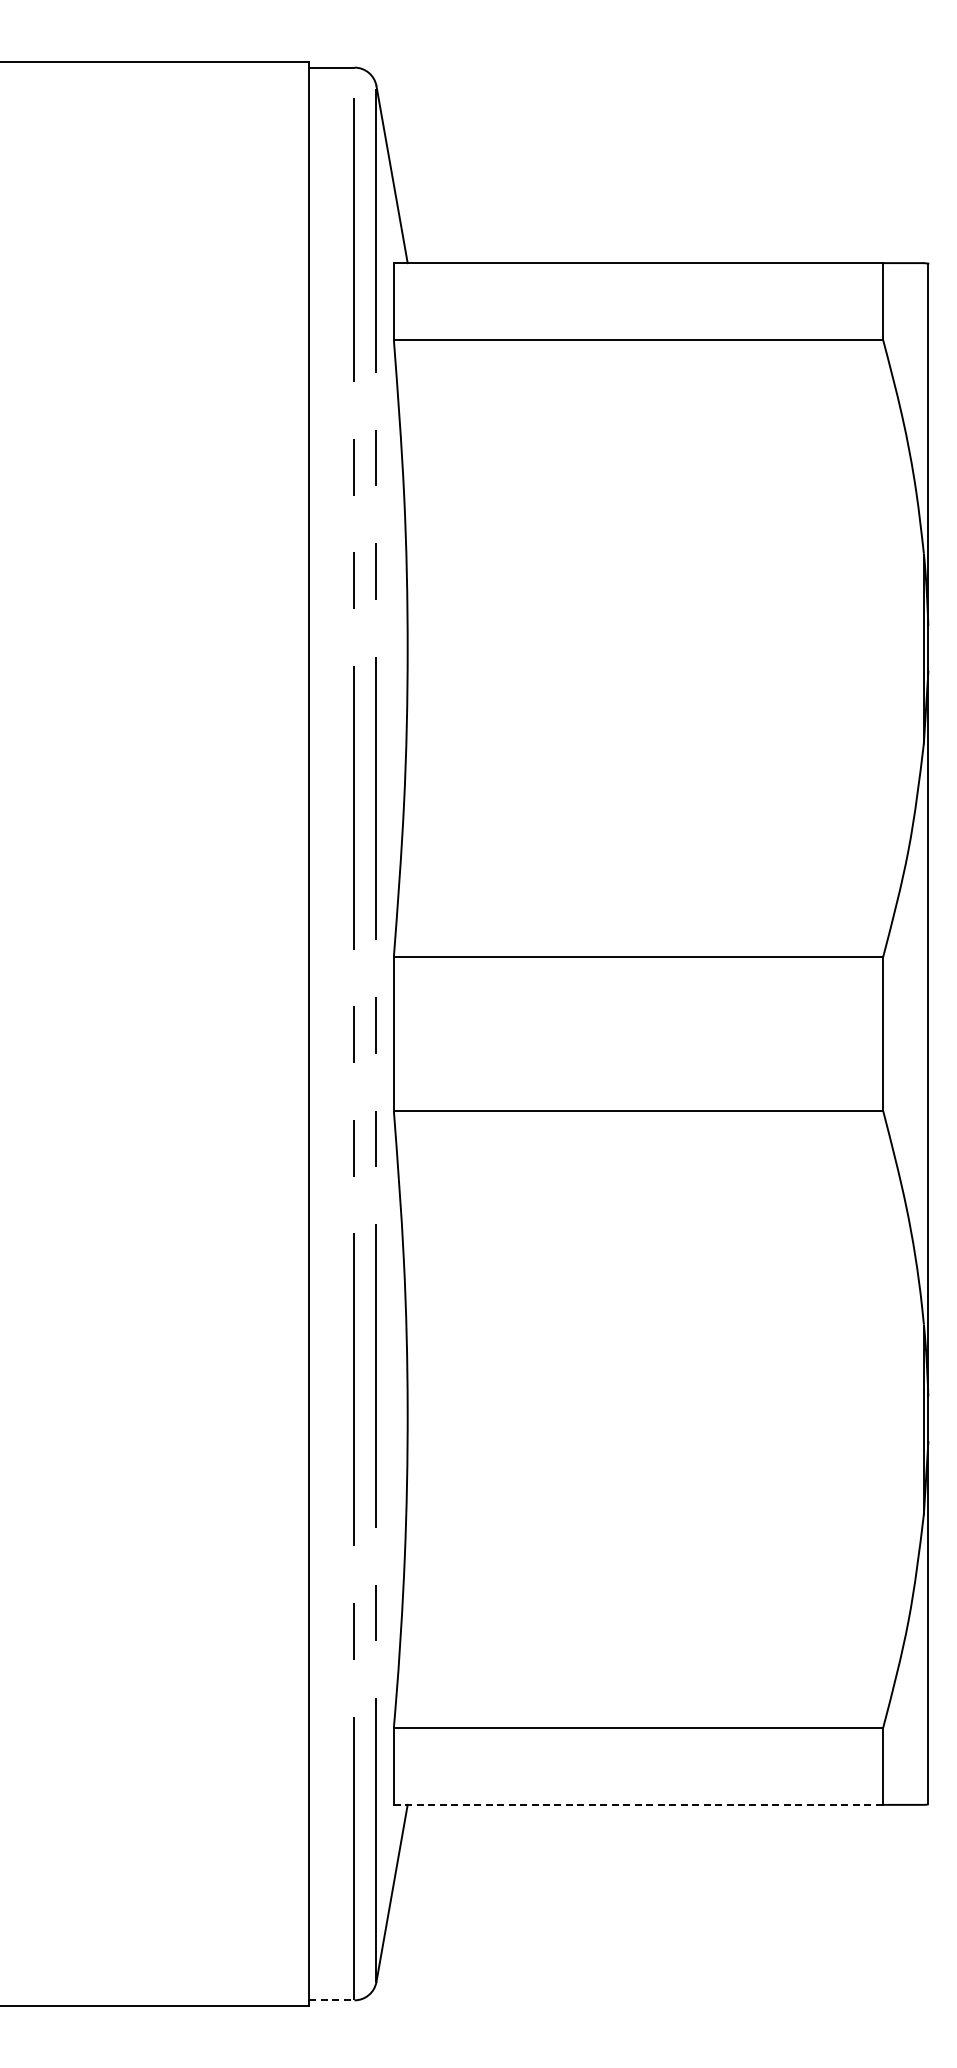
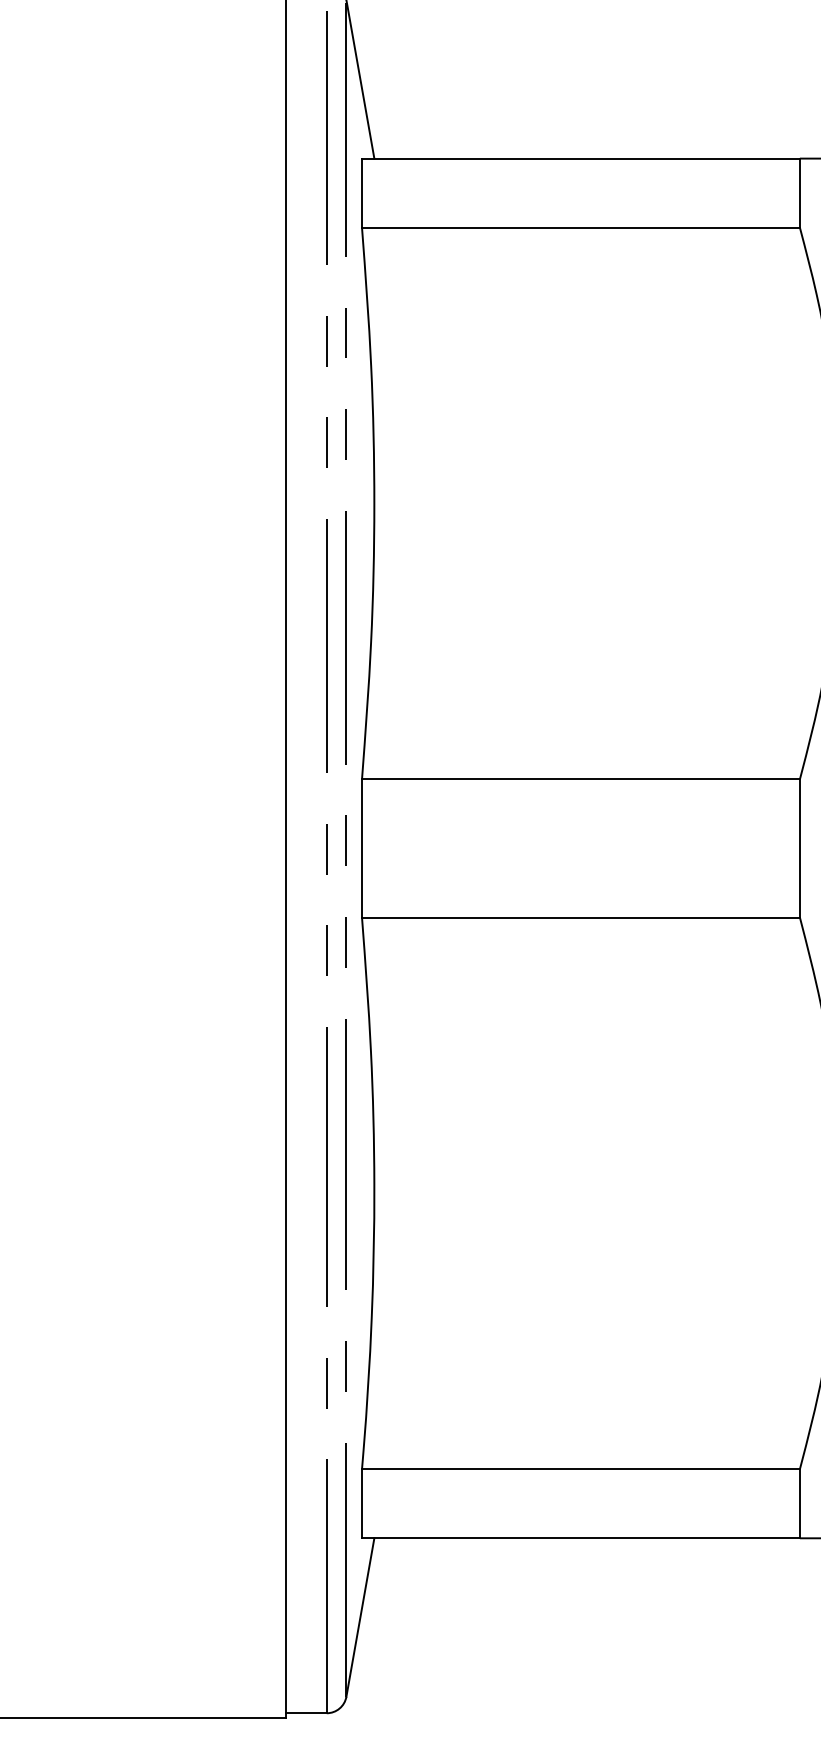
line: (638, 1804) -> (580, 1537), dashed -> solid
line: (331, 2000) -> (306, 1713), dashed -> solid

